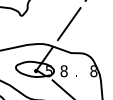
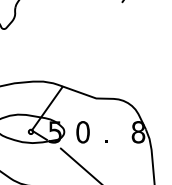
line: (68, 24) -> (91, 45), removed
text: (63, 70) -> (81, 130), 8 -> 0

